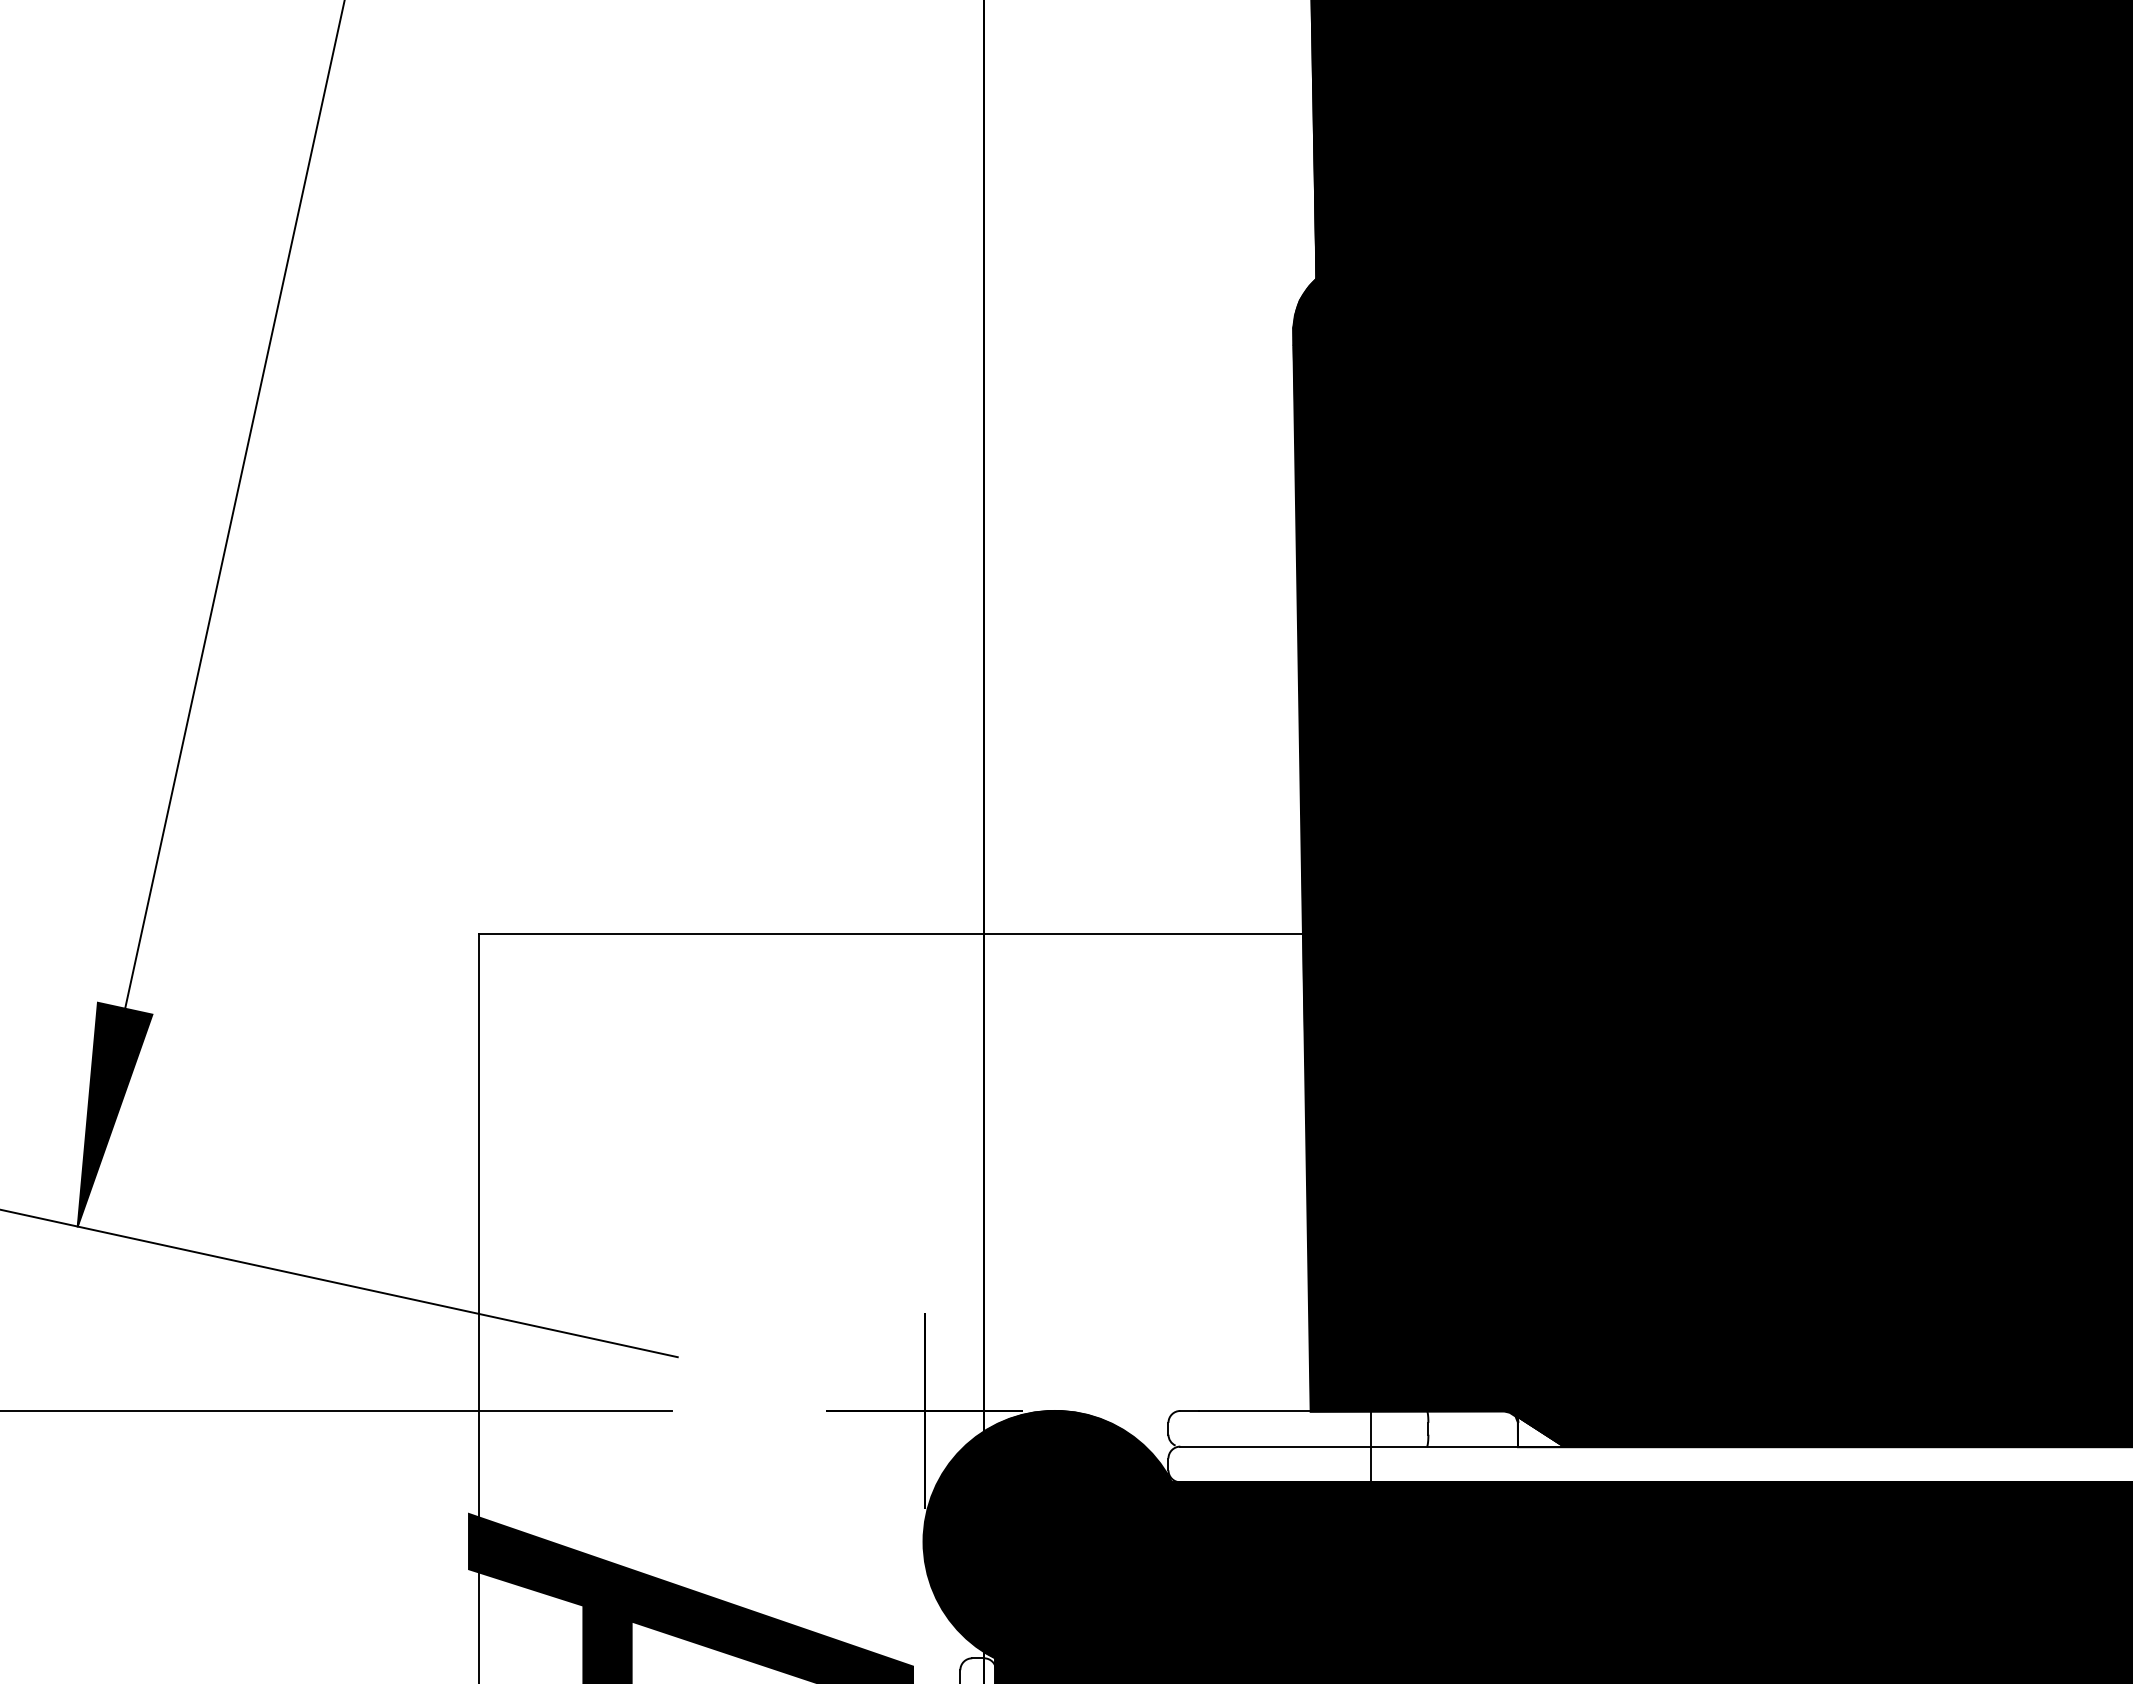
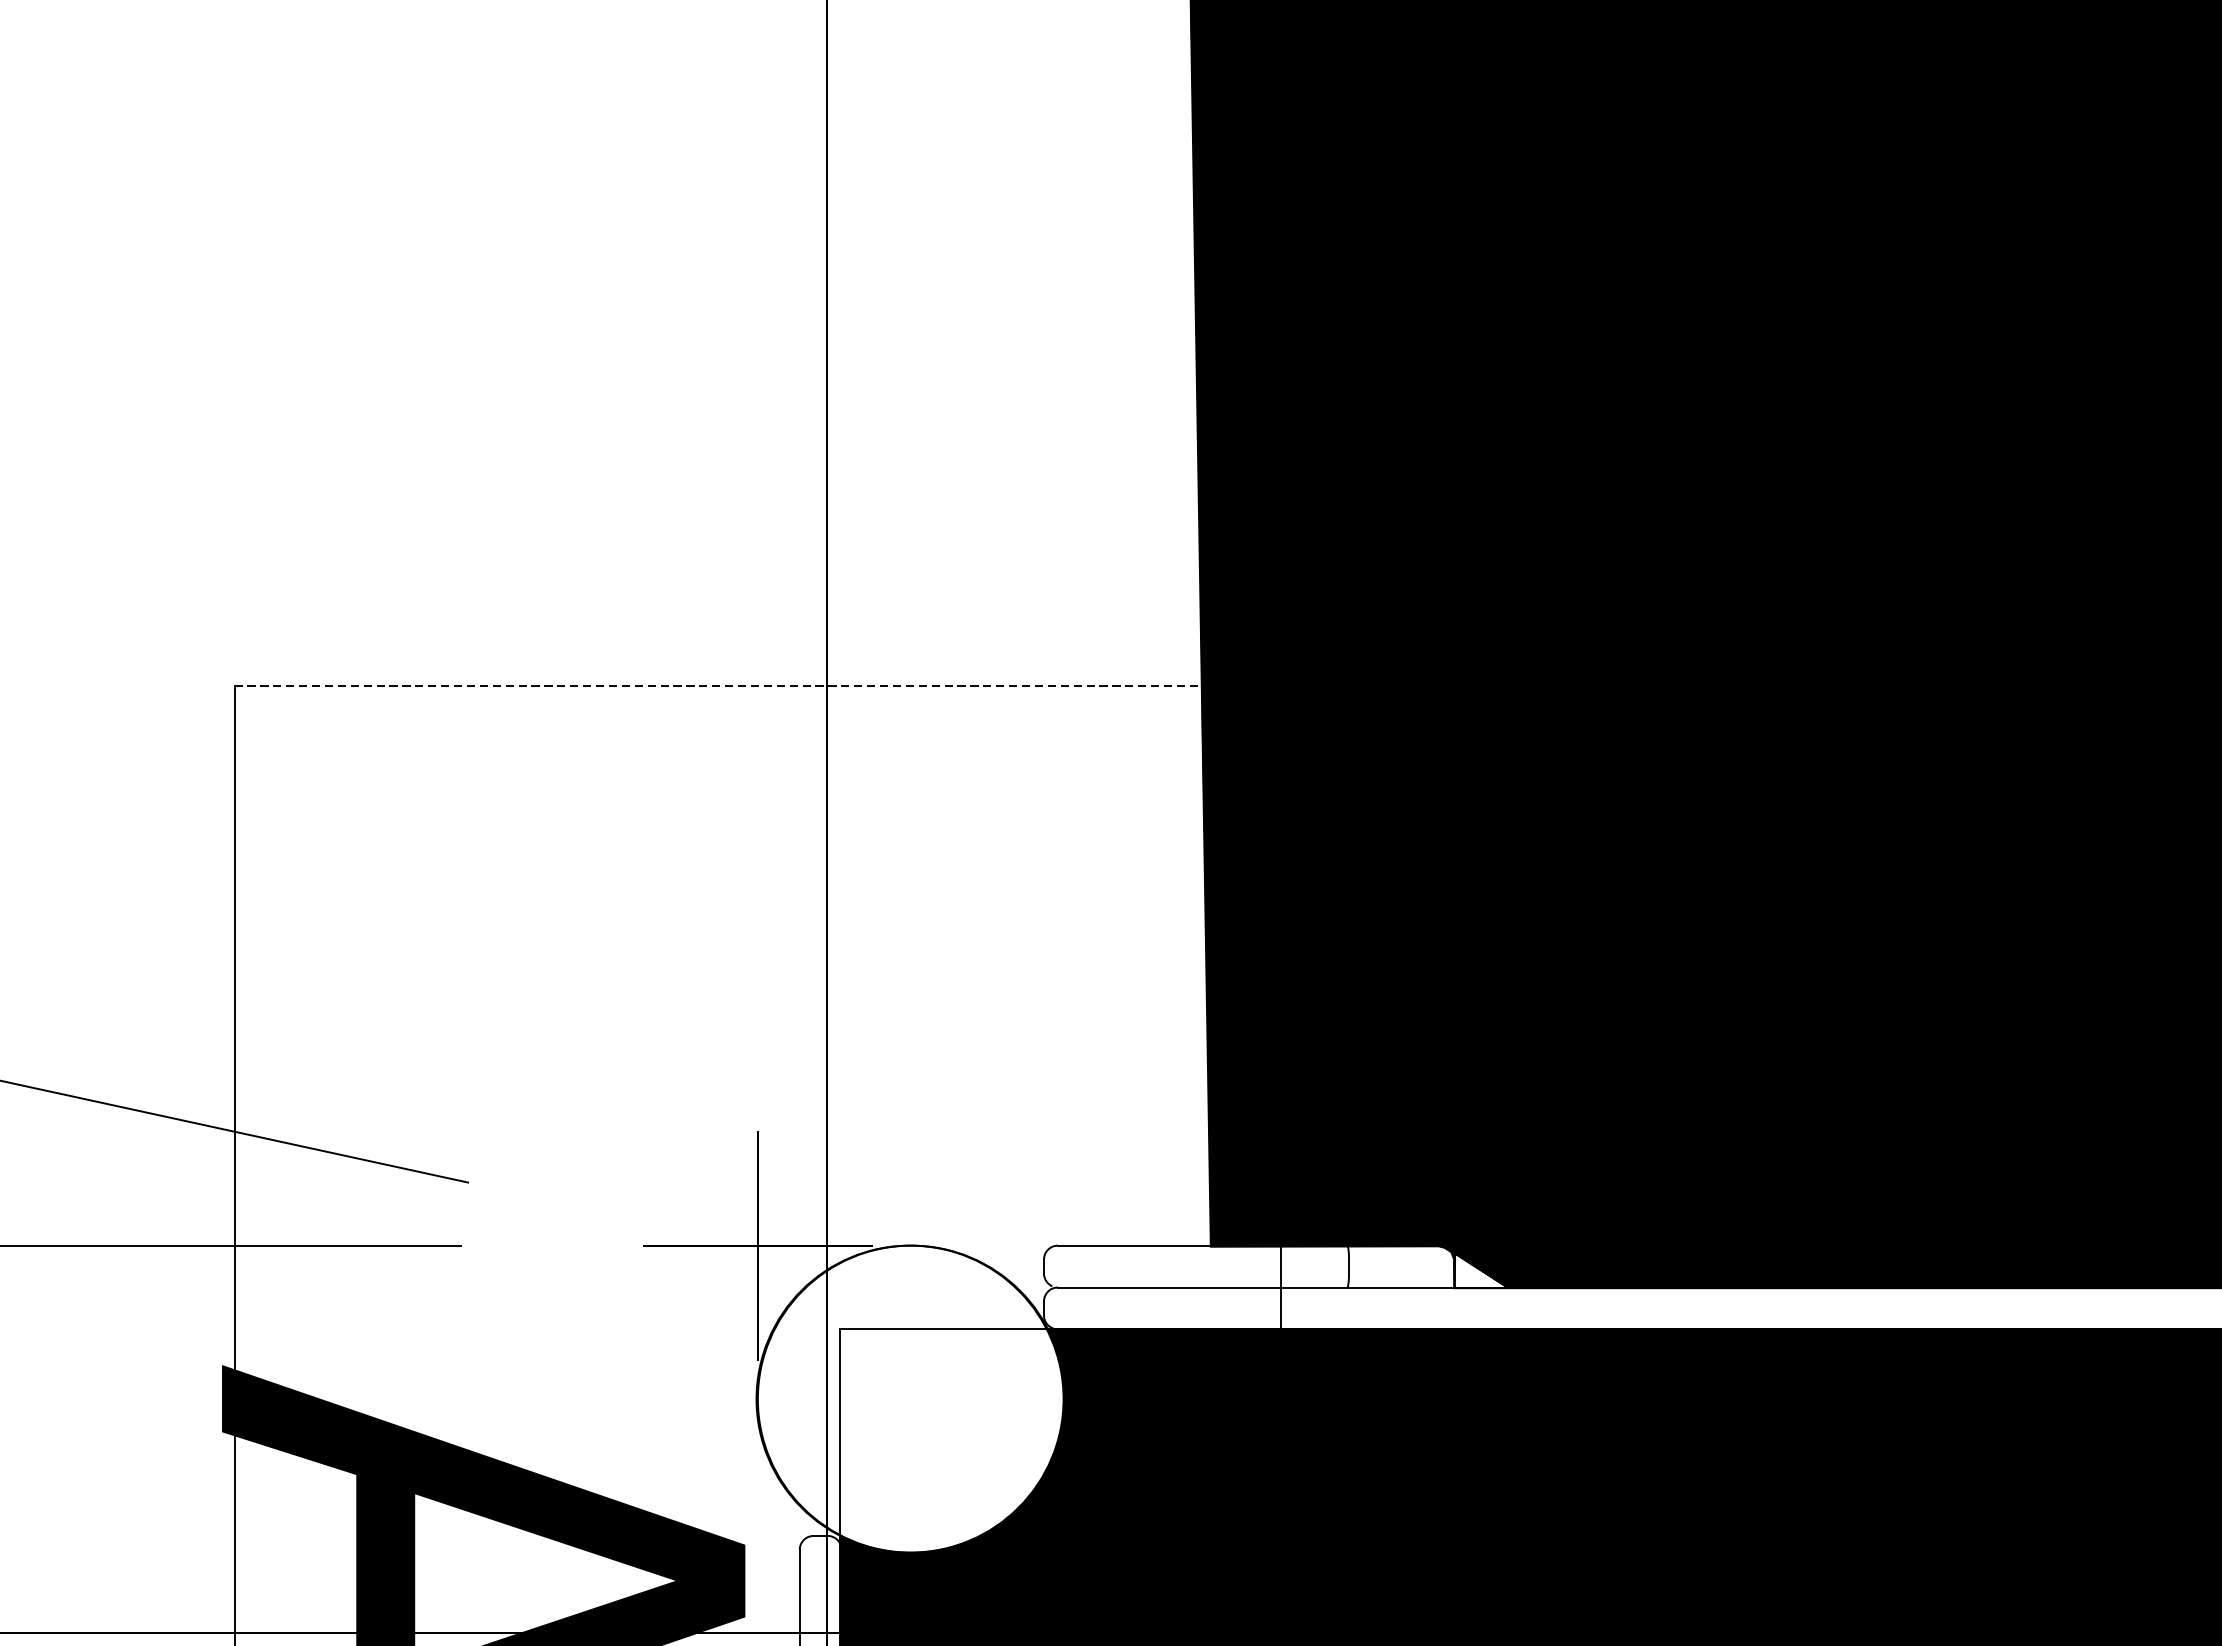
line: (924, 934) -> (757, 686), solid -> dashed
fill: (1054, 1541) -> (910, 1398), removed

